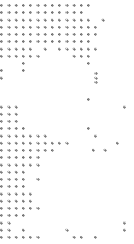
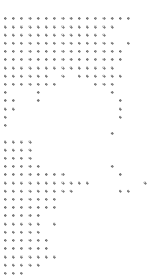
part: (95, 77) -> (120, 108), size x1.67
part: (99, 150) -> (124, 191), size x0.62

